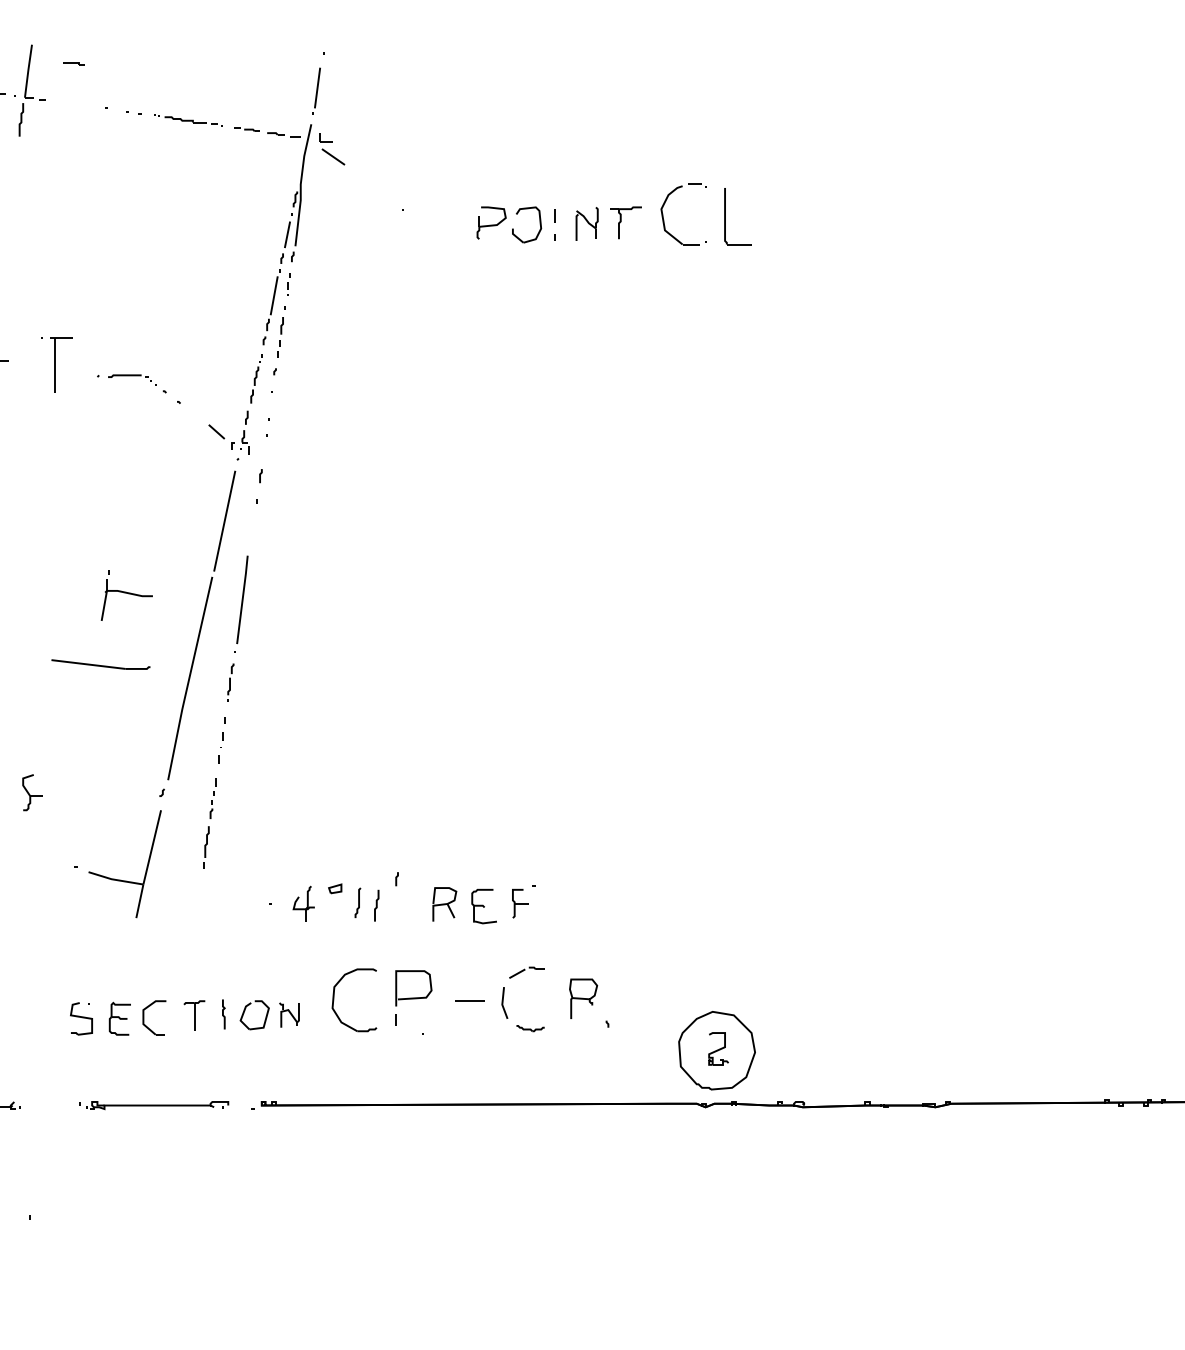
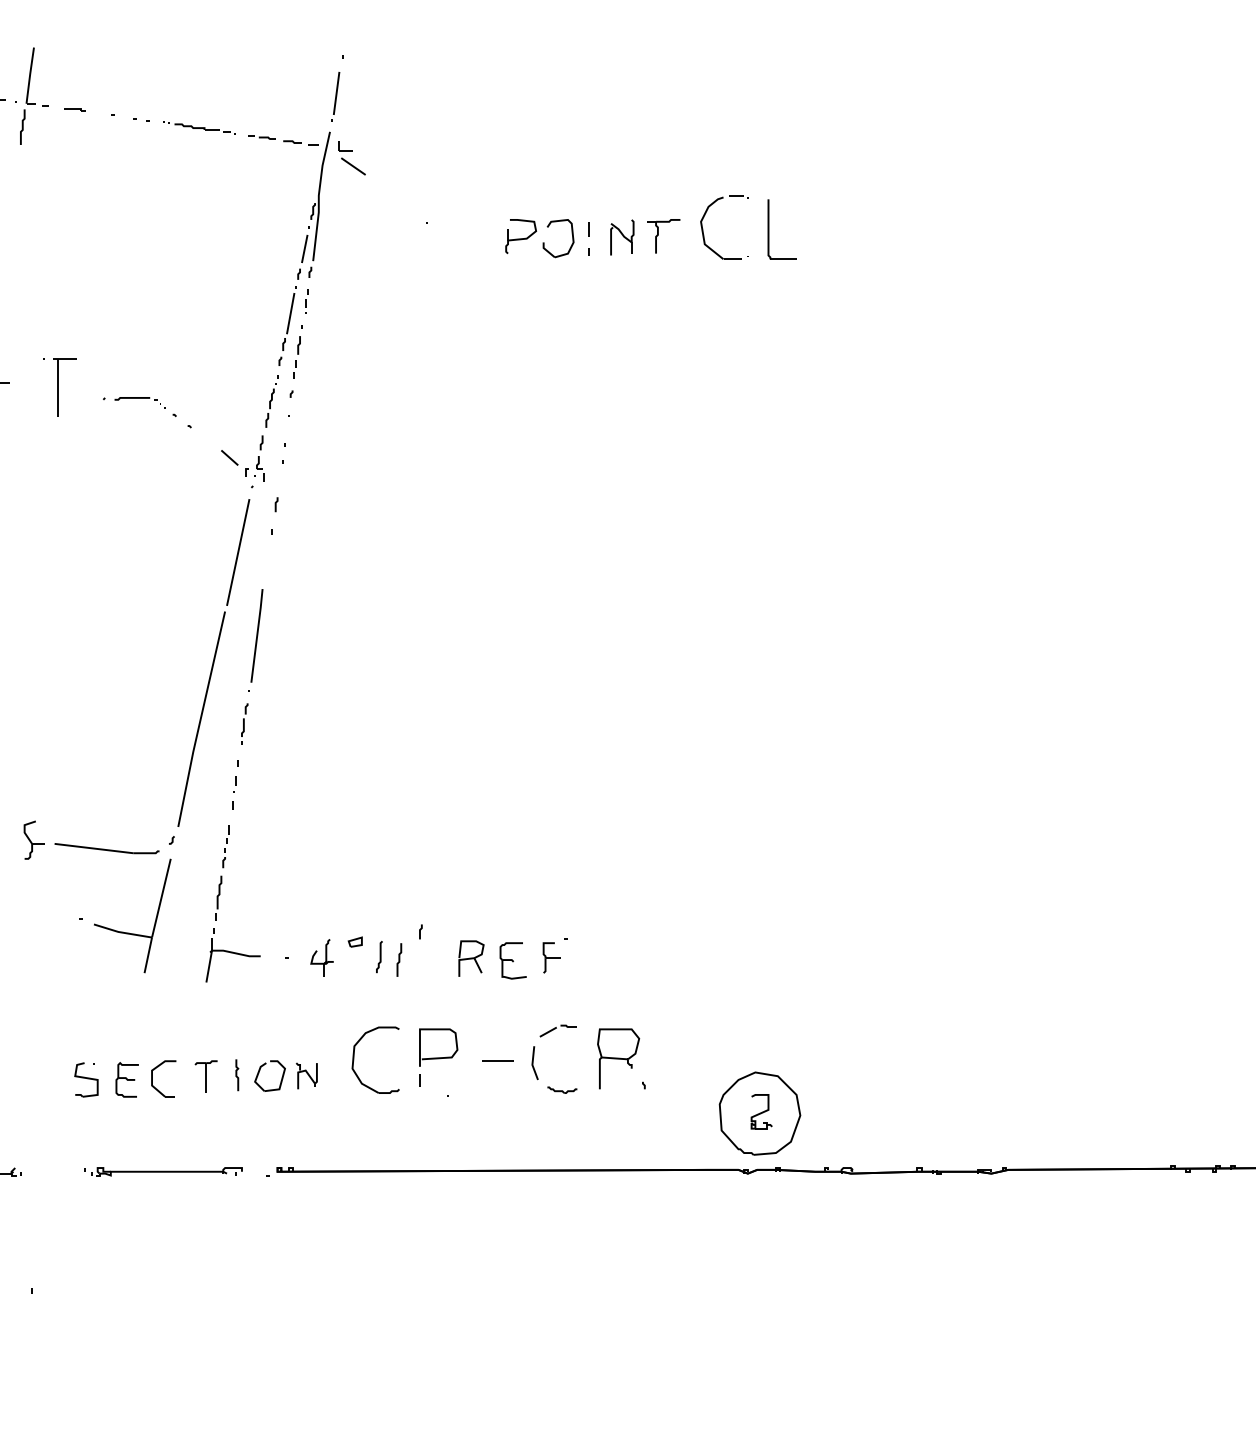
part: (73, 63) -> (74, 109), moved
part: (126, 595) -> (232, 955), moved
part: (100, 664) -> (106, 848), moved
part: (583, 998) -> (618, 1058), size x1.43

